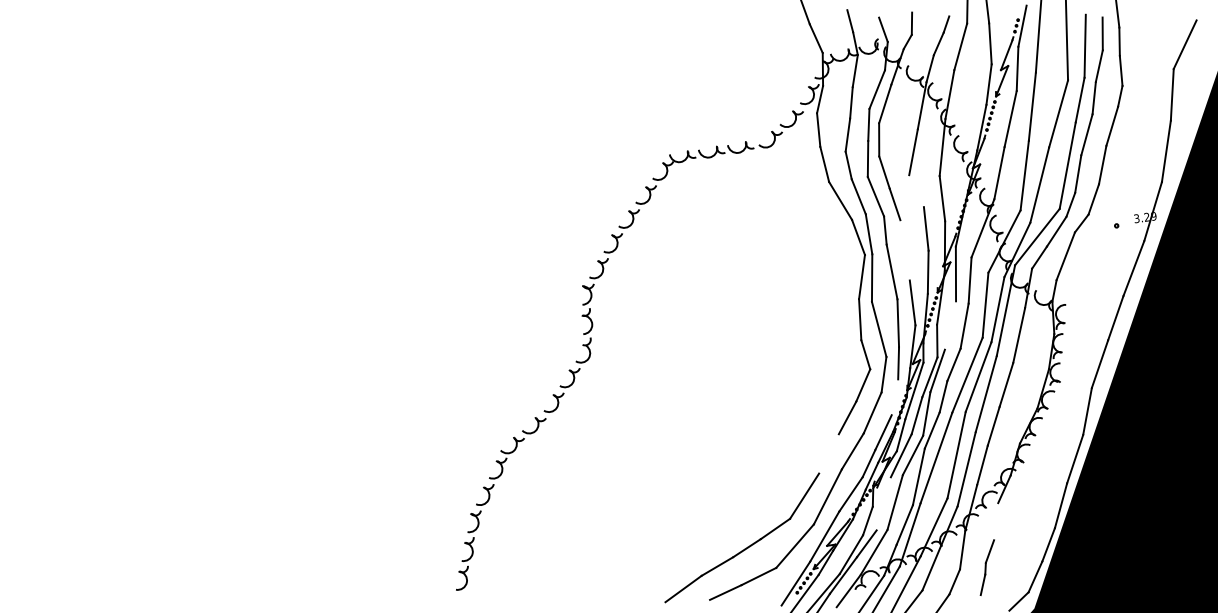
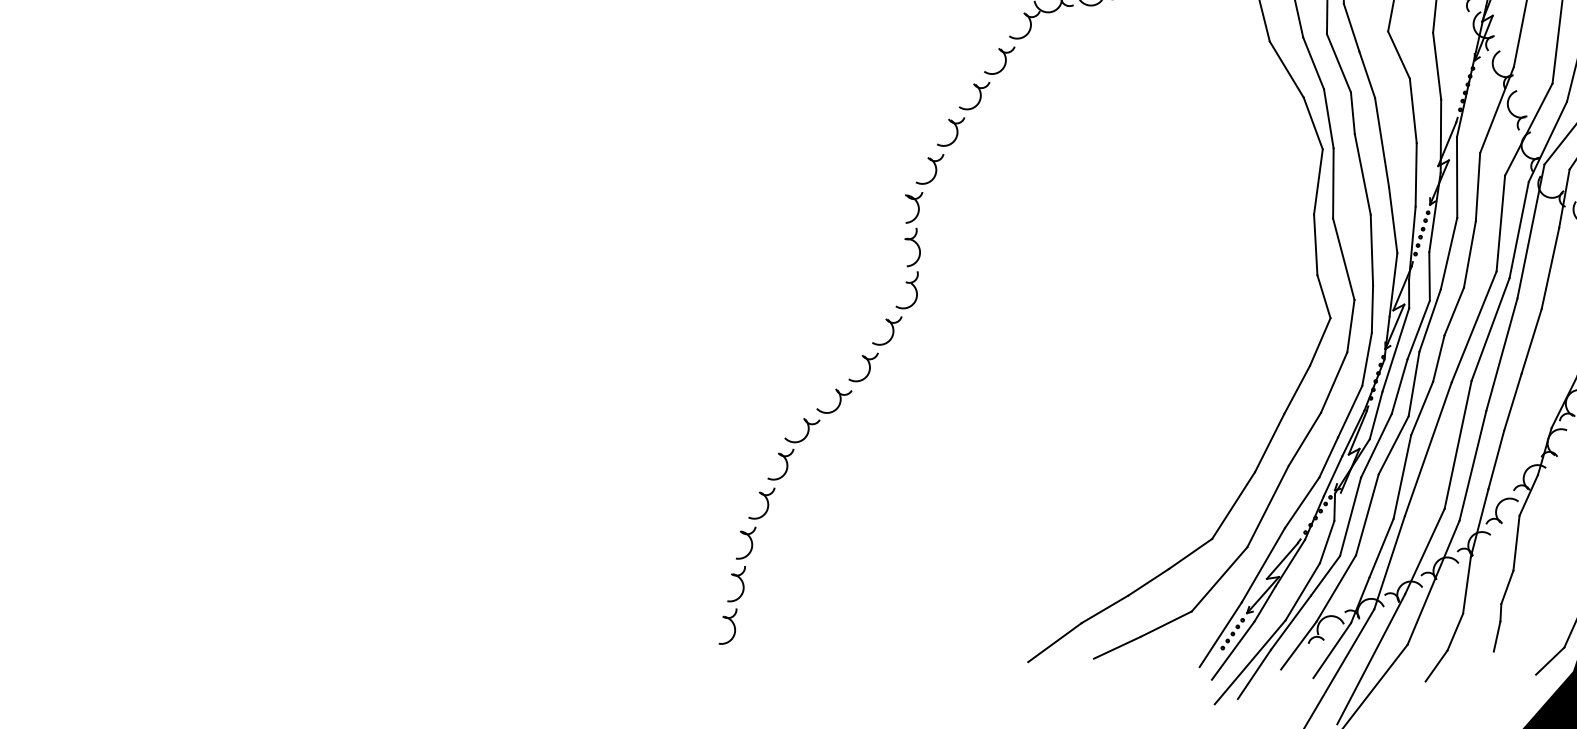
line: (916, 191) -> (1398, 55), added
line: (904, 250) -> (1381, 142), added
line: (950, 325) -> (1449, 253), added
line: (894, 397) -> (1366, 359), added
line: (828, 453) -> (1268, 442), added
line: (883, 503) -> (1350, 516), added
line: (996, 521) -> (1517, 542), added

